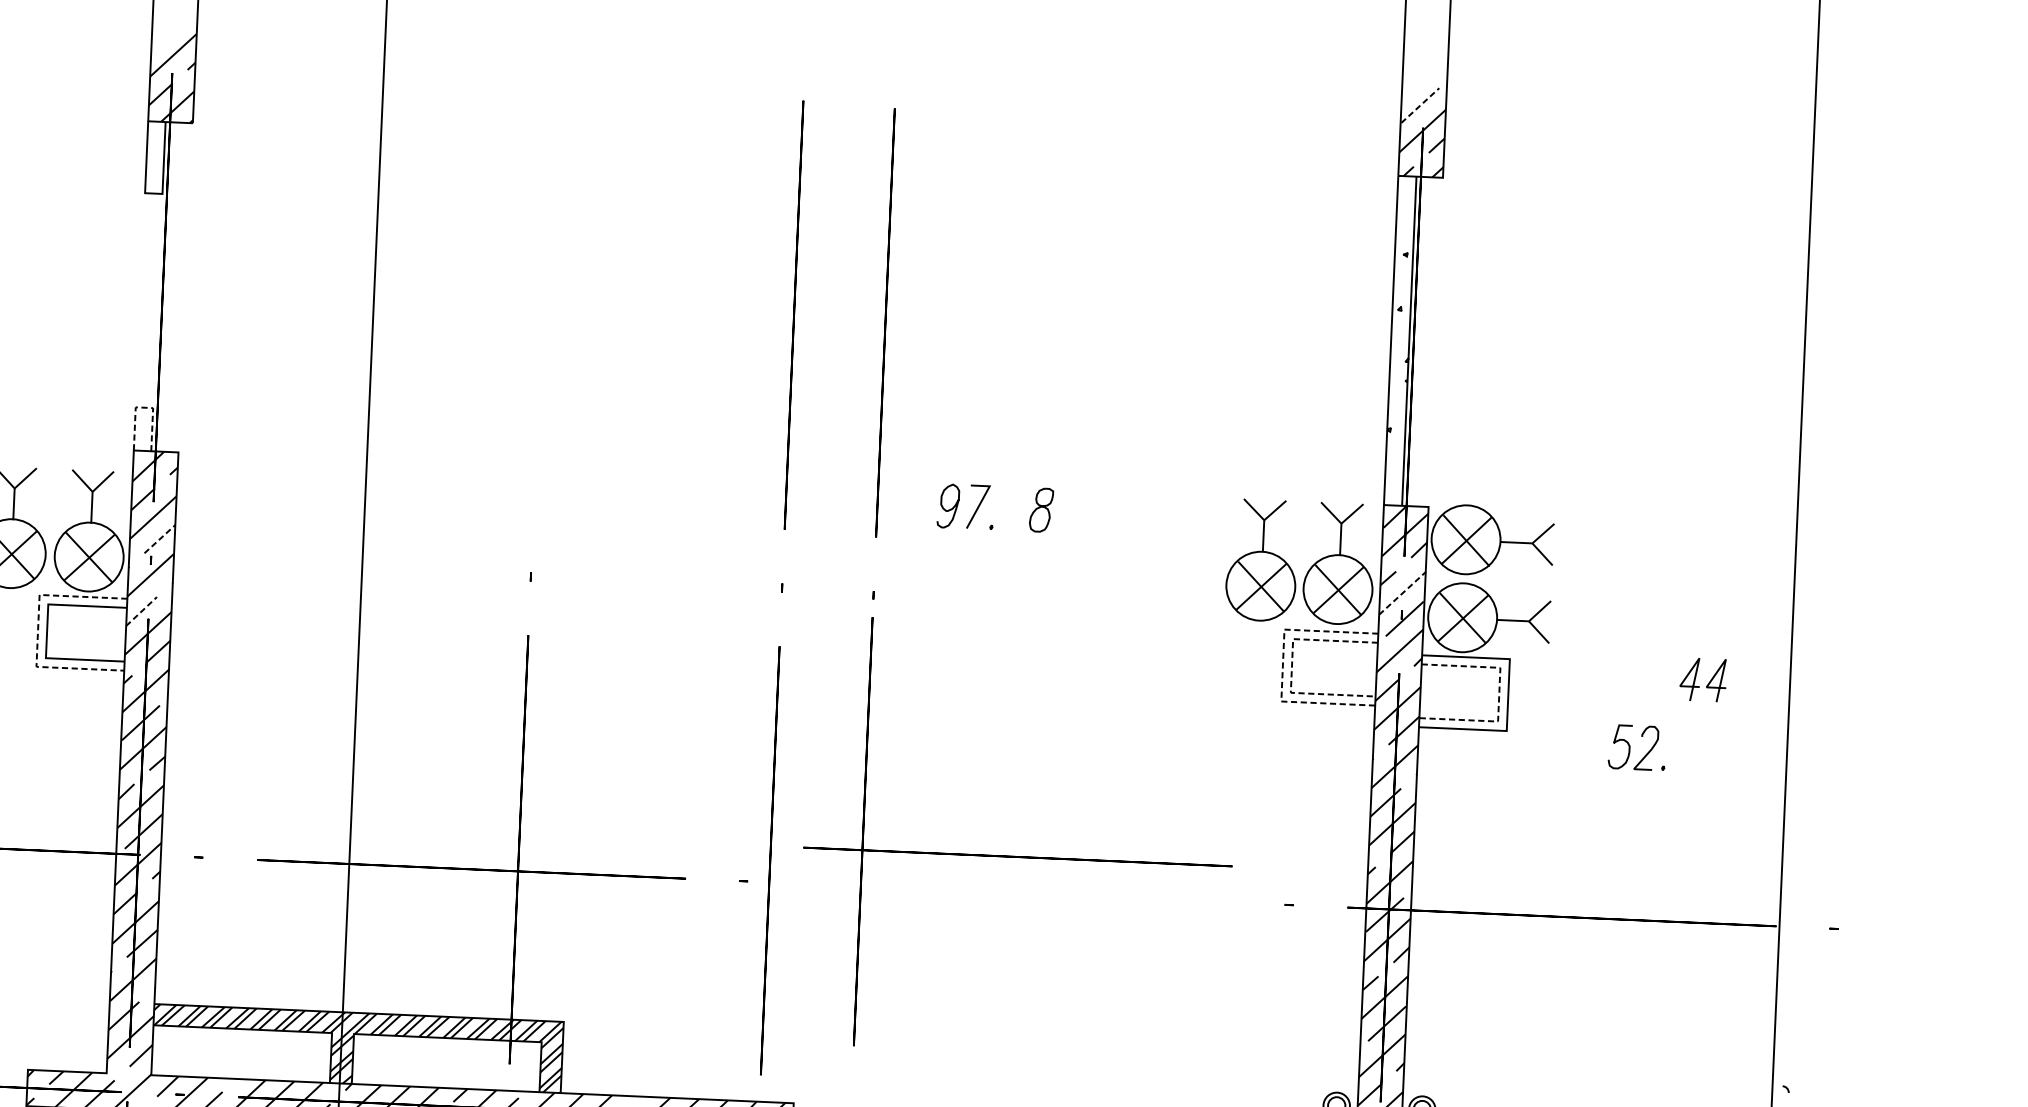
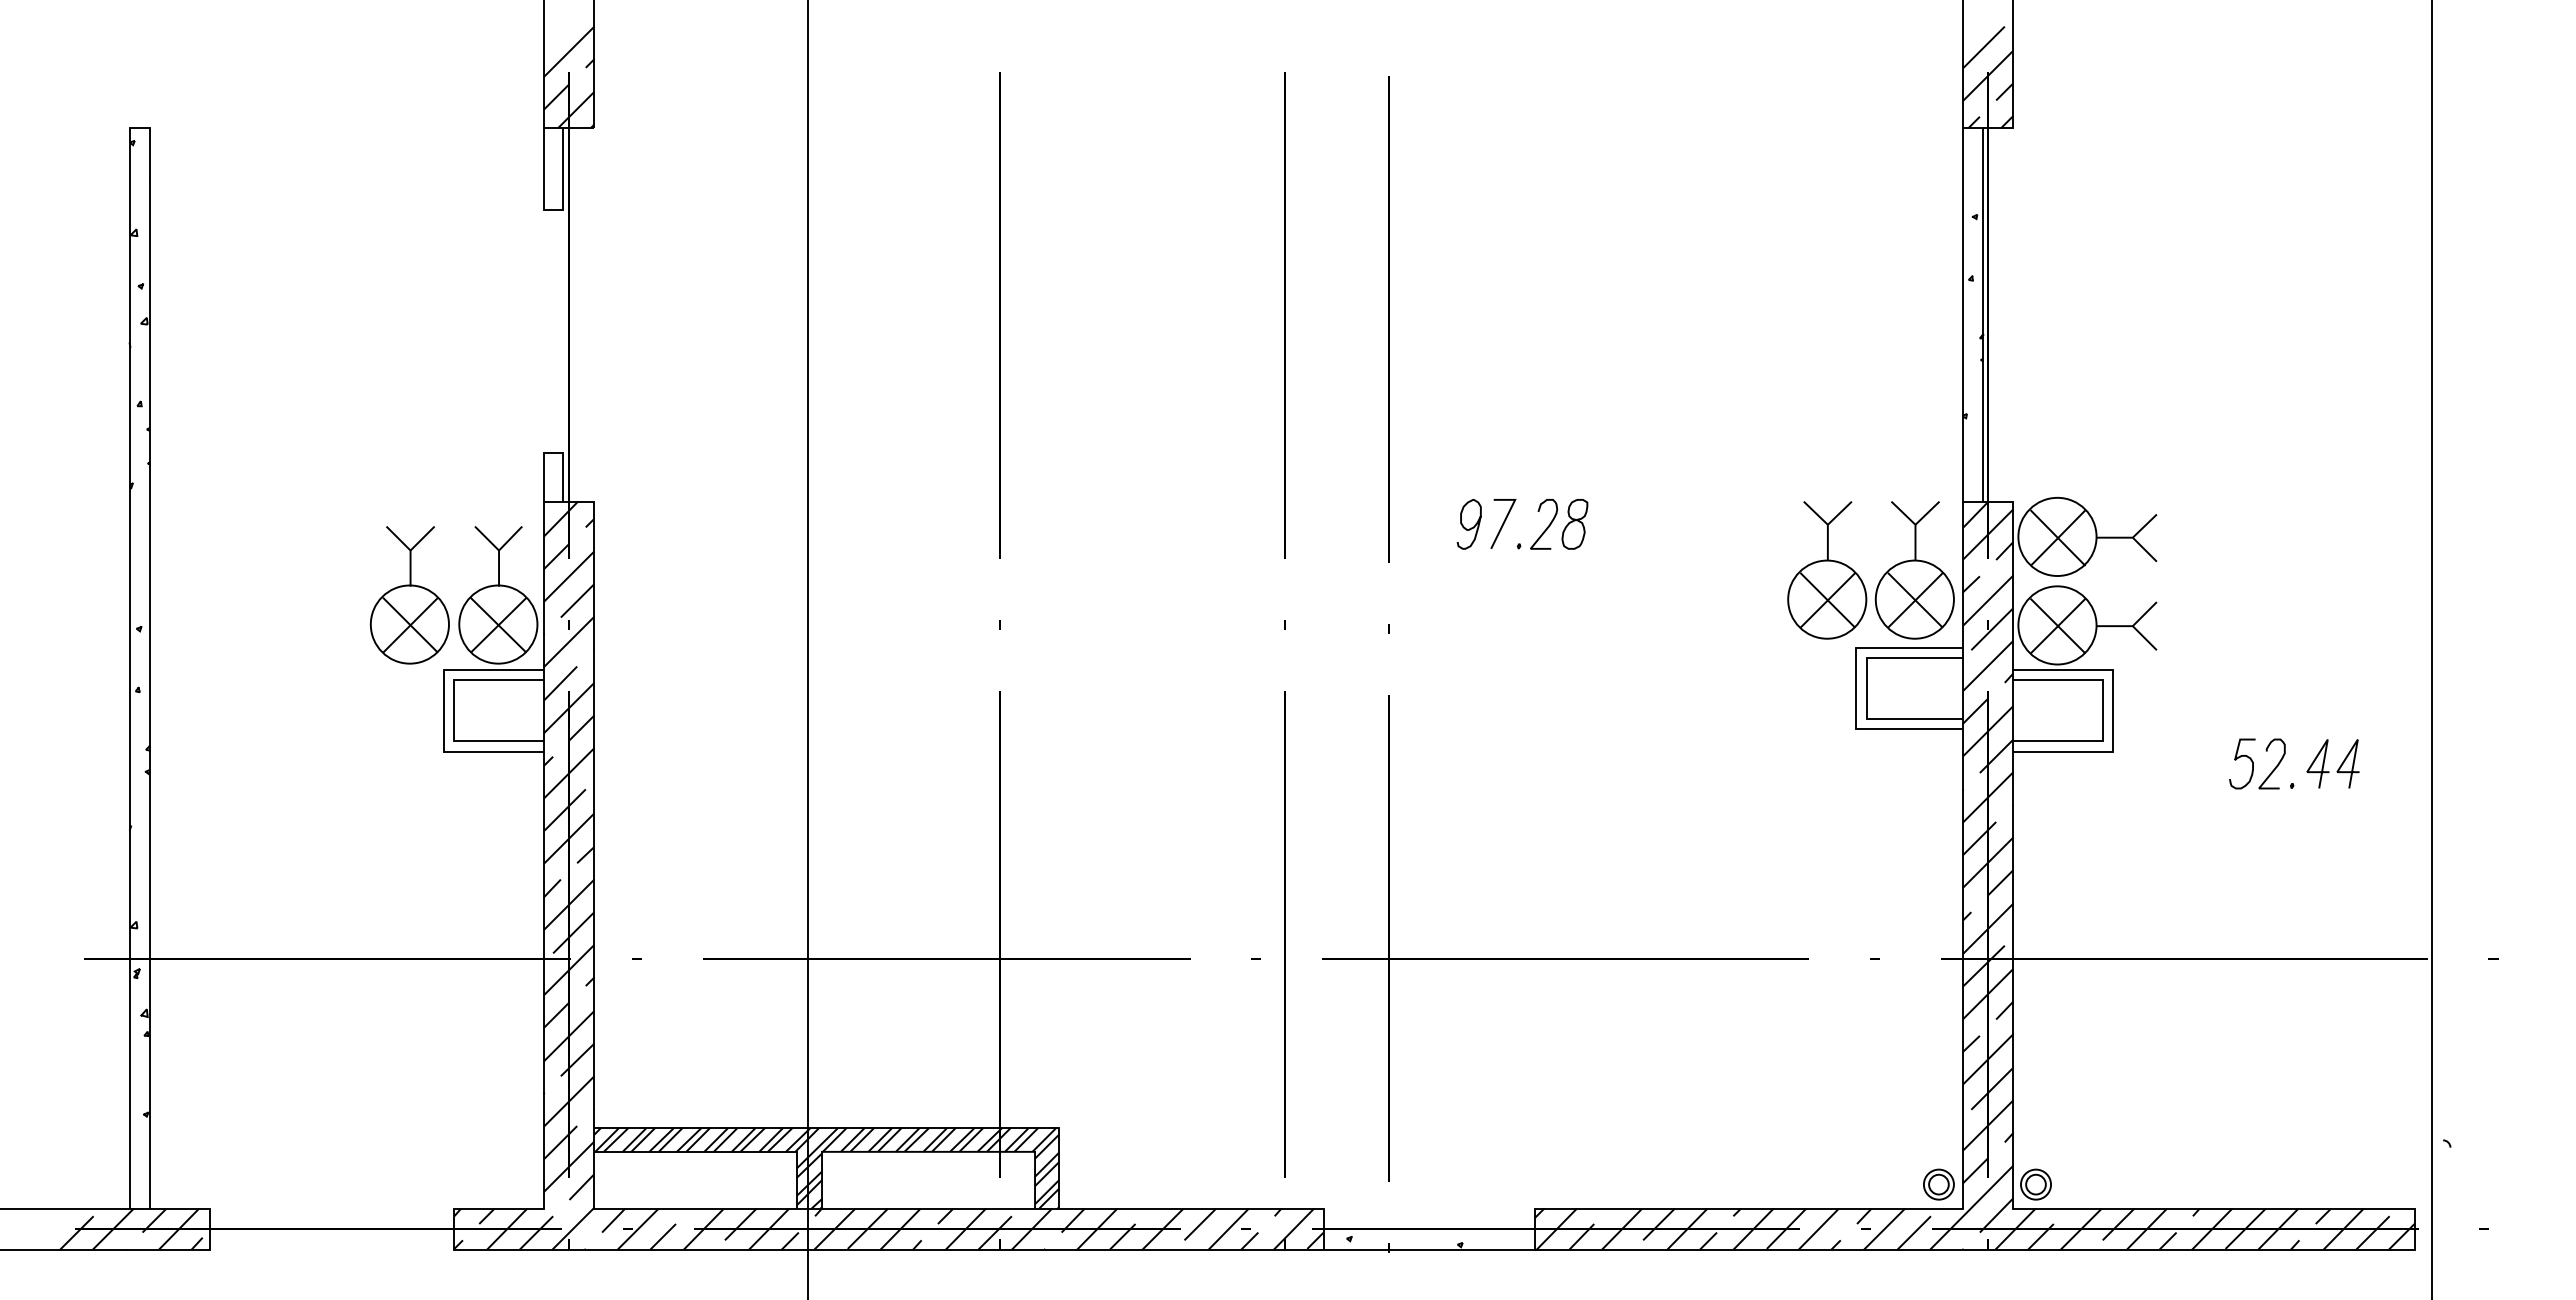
line: (1420, 104) -> (1984, 46), dashed -> solid
line: (542, 304) -> (999, 315), added
line: (144, 407) -> (553, 452), dashed -> solid
curve: (1017, 511) -> (1547, 526), added
line: (159, 538) -> (577, 600), dashed -> solid
line: (1402, 593) -> (1988, 600), dashed -> solid
line: (141, 611) -> (560, 683), dashed -> solid
line: (38, 630) -> (444, 710), dashed -> solid
line: (1283, 665) -> (1856, 688), dashed -> solid
line: (1292, 666) -> (1866, 688), dashed -> solid
part: (1708, 682) -> (2339, 766), moved
line: (1499, 695) -> (2102, 711), dashed -> solid
part: (1018, 856) -> (1565, 958), moved

